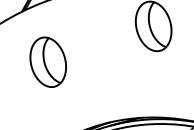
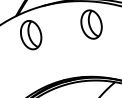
part: (48, 62) -> (31, 35), moved

